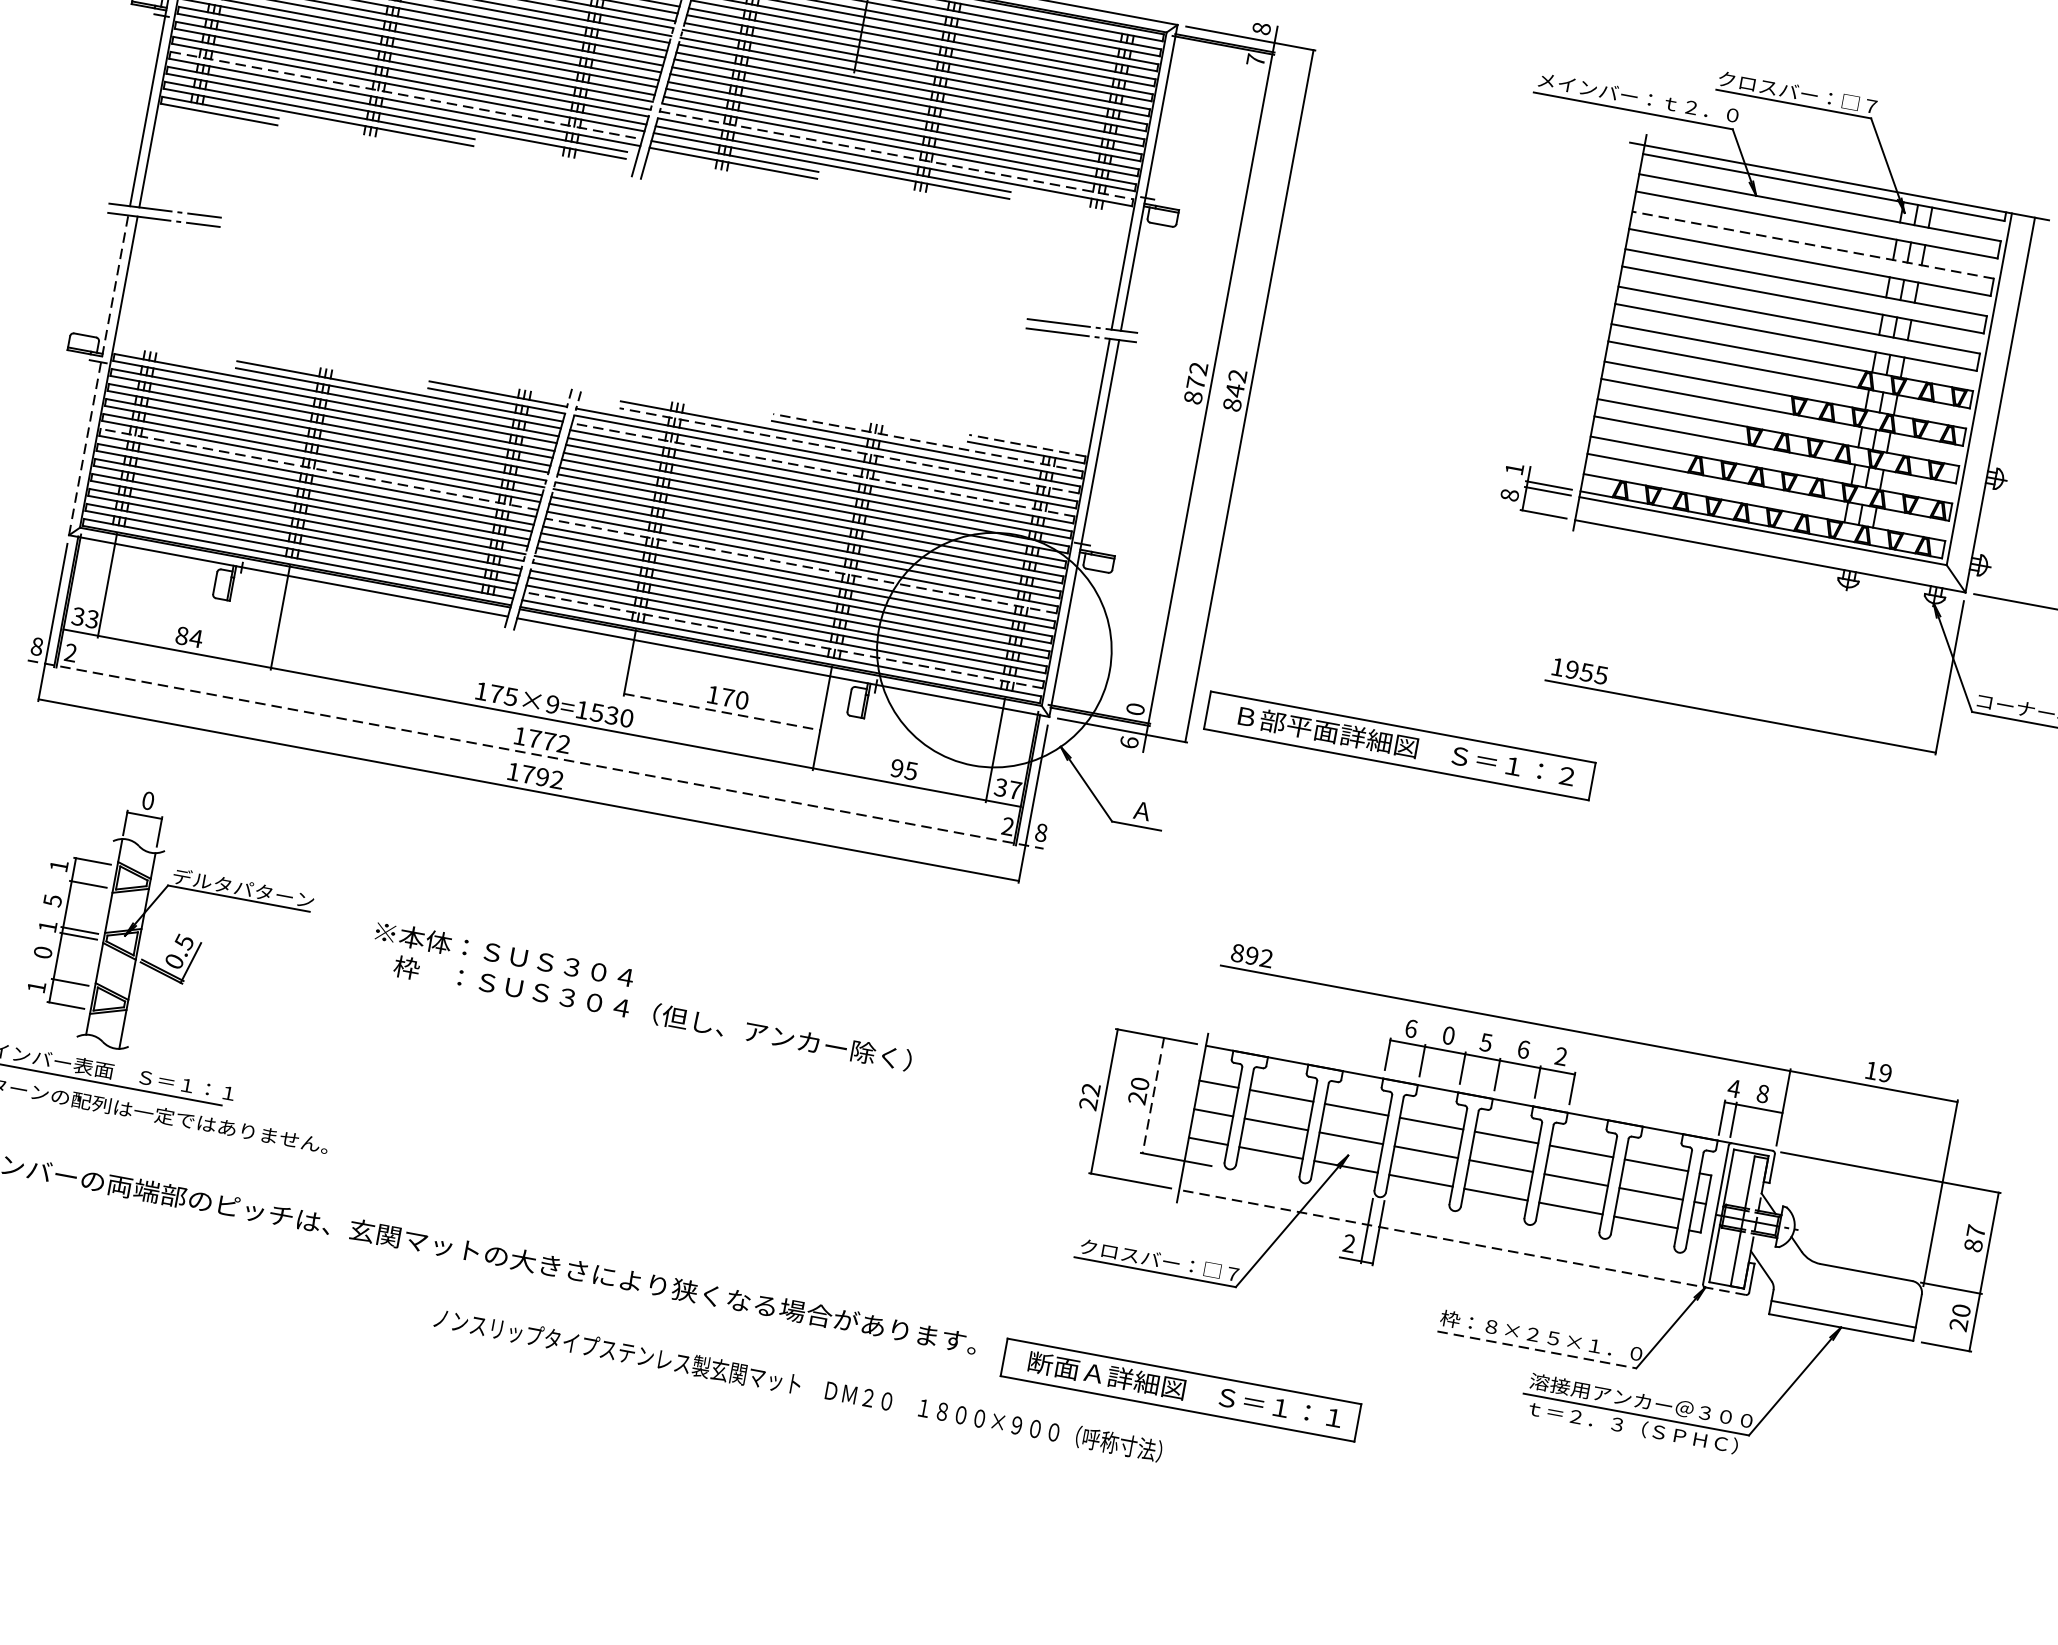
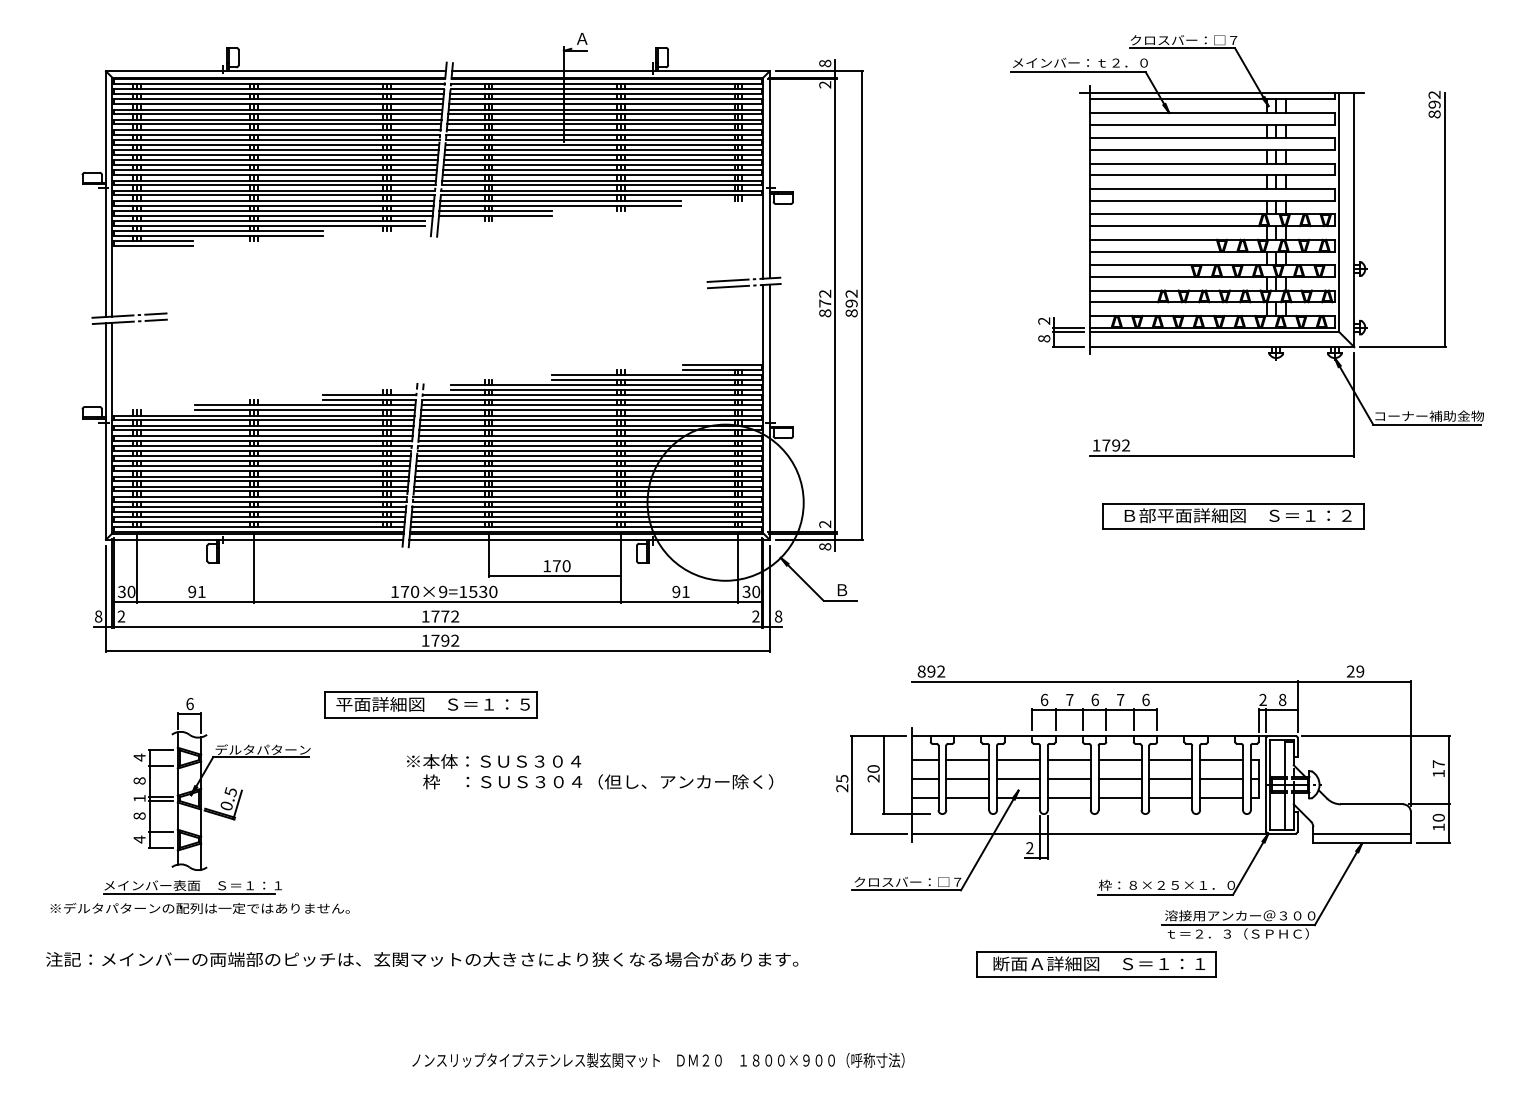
text: (1256, 59) -> (825, 84), 7 -> 2
line: (406, 96) -> (273, 211), dashed -> solid
line: (897, 155) -> (602, 190), dashed -> solid
line: (1811, 245) -> (1211, 138), dashed -> solid
line: (97, 375) -> (105, 431), dashed -> solid
text: (1234, 390) -> (851, 303), 842 -> 892
line: (928, 443) -> (657, 375), dashed -> solid
line: (1026, 444) -> (721, 364), dashed -> solid
line: (847, 450) -> (605, 389), dashed -> solid
text: (1515, 468) -> (1044, 320), 1 -> 2
line: (318, 469) -> (261, 466), dashed -> solid
line: (822, 469) -> (591, 405), dashed -> solid
line: (800, 566) -> (588, 471), dashed -> solid
text: (92, 618) -> (131, 591), 33 -> 30
text: (188, 636) -> (196, 591), 84 -> 91
line: (783, 639) -> (586, 521), dashed -> solid
text: (1587, 672) -> (1116, 445), 1955 -> 1792
text: (510, 696) -> (414, 591), 175×9=1530 -> 170×9=1530
text: (1136, 708) -> (825, 523), 0 -> 2
line: (722, 712) -> (555, 576), dashed -> solid
text: (1129, 742) -> (825, 546), 6 -> 8
part: (1399, 746) -> (1233, 516), moved
line: (536, 754) -> (438, 626), dashed -> solid
text: (910, 771) -> (685, 592), 95 -> 91
text: (1015, 789) -> (756, 591), 37 -> 30
text: (147, 799) -> (189, 703), 0 -> 6
text: (1141, 811) -> (841, 590), Ａ -> Ｂ
text: (58, 865) -> (139, 757), 1 -> 4
part: (503, 867) -> (430, 704), added
text: (52, 899) -> (139, 780), 5 -> 8
text: (43, 951) -> (139, 815), 0 -> 8
text: (36, 987) -> (139, 839), 1 -> 4
text: (644, 995) -> (590, 771), moved
text: (1448, 1034) -> (1069, 699), 0 -> 7
text: (1485, 1041) -> (1094, 699), 5 -> 6
text: (1523, 1048) -> (1120, 699), 6 -> 7
text: (1560, 1055) -> (1145, 699), 2 -> 6
text: (1871, 1070) -> (1350, 671), 19 -> 29
text: (1734, 1088) -> (1263, 699), 4 -> 2
text: (1091, 1089) -> (842, 778), 22 -> 25
line: (1152, 1096) -> (883, 775), dashed -> solid
line: (1461, 1242) -> (1103, 833), dashed -> solid
text: (1973, 1245) -> (1438, 773), 87 -> 17
text: (1958, 1324) -> (1438, 827), 20 -> 10
line: (1538, 1349) -> (1166, 894), dashed -> solid
text: (798, 1383) -> (658, 1059), moved
part: (1180, 1390) -> (1096, 964), moved

